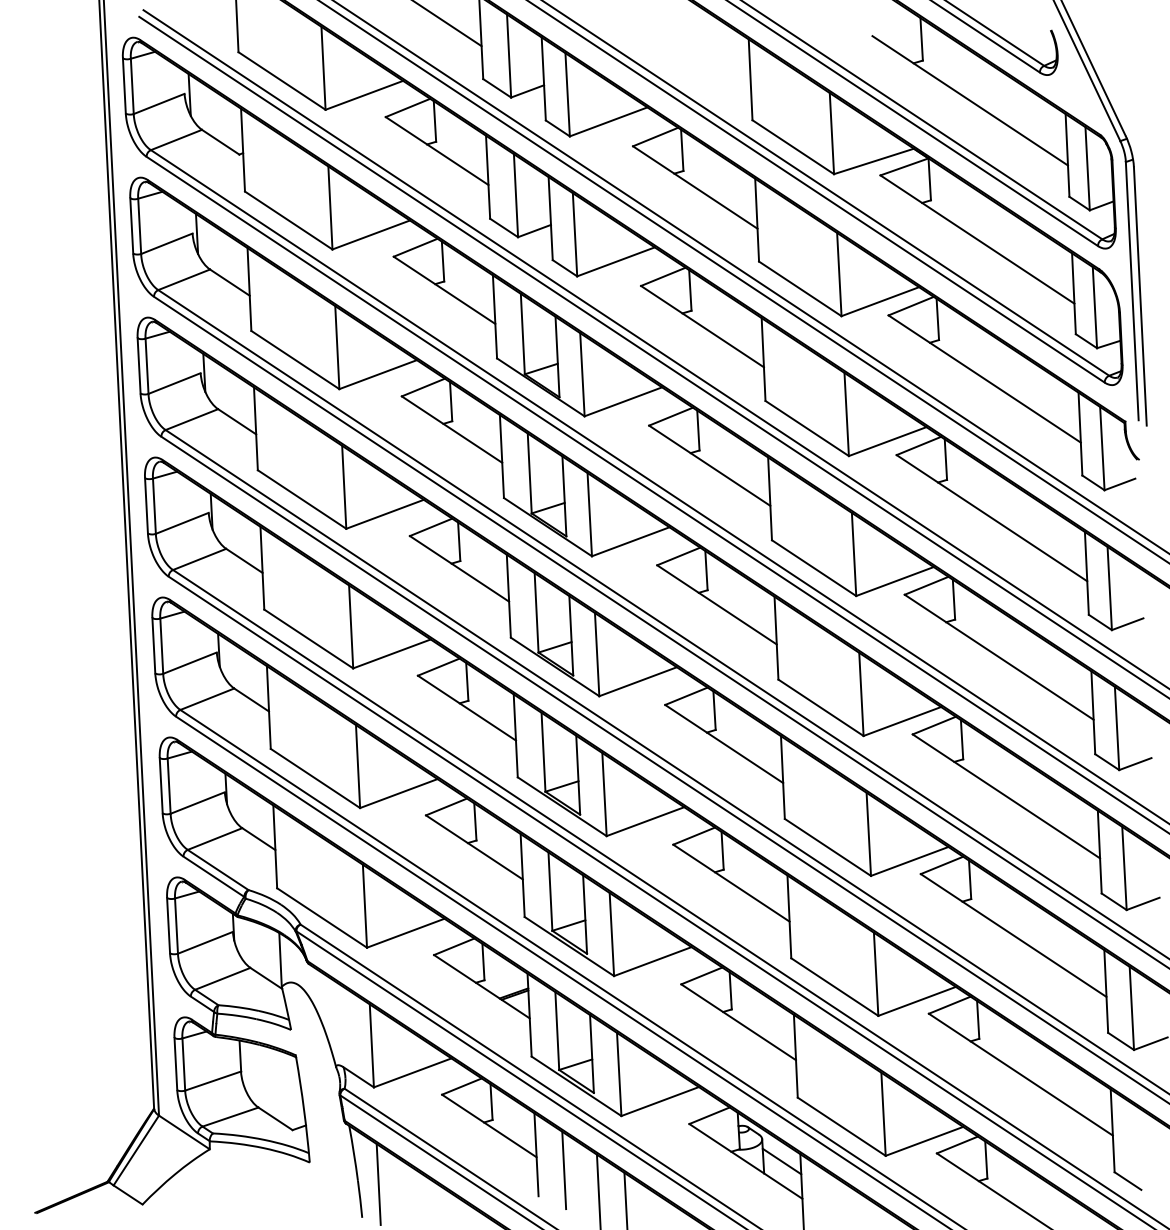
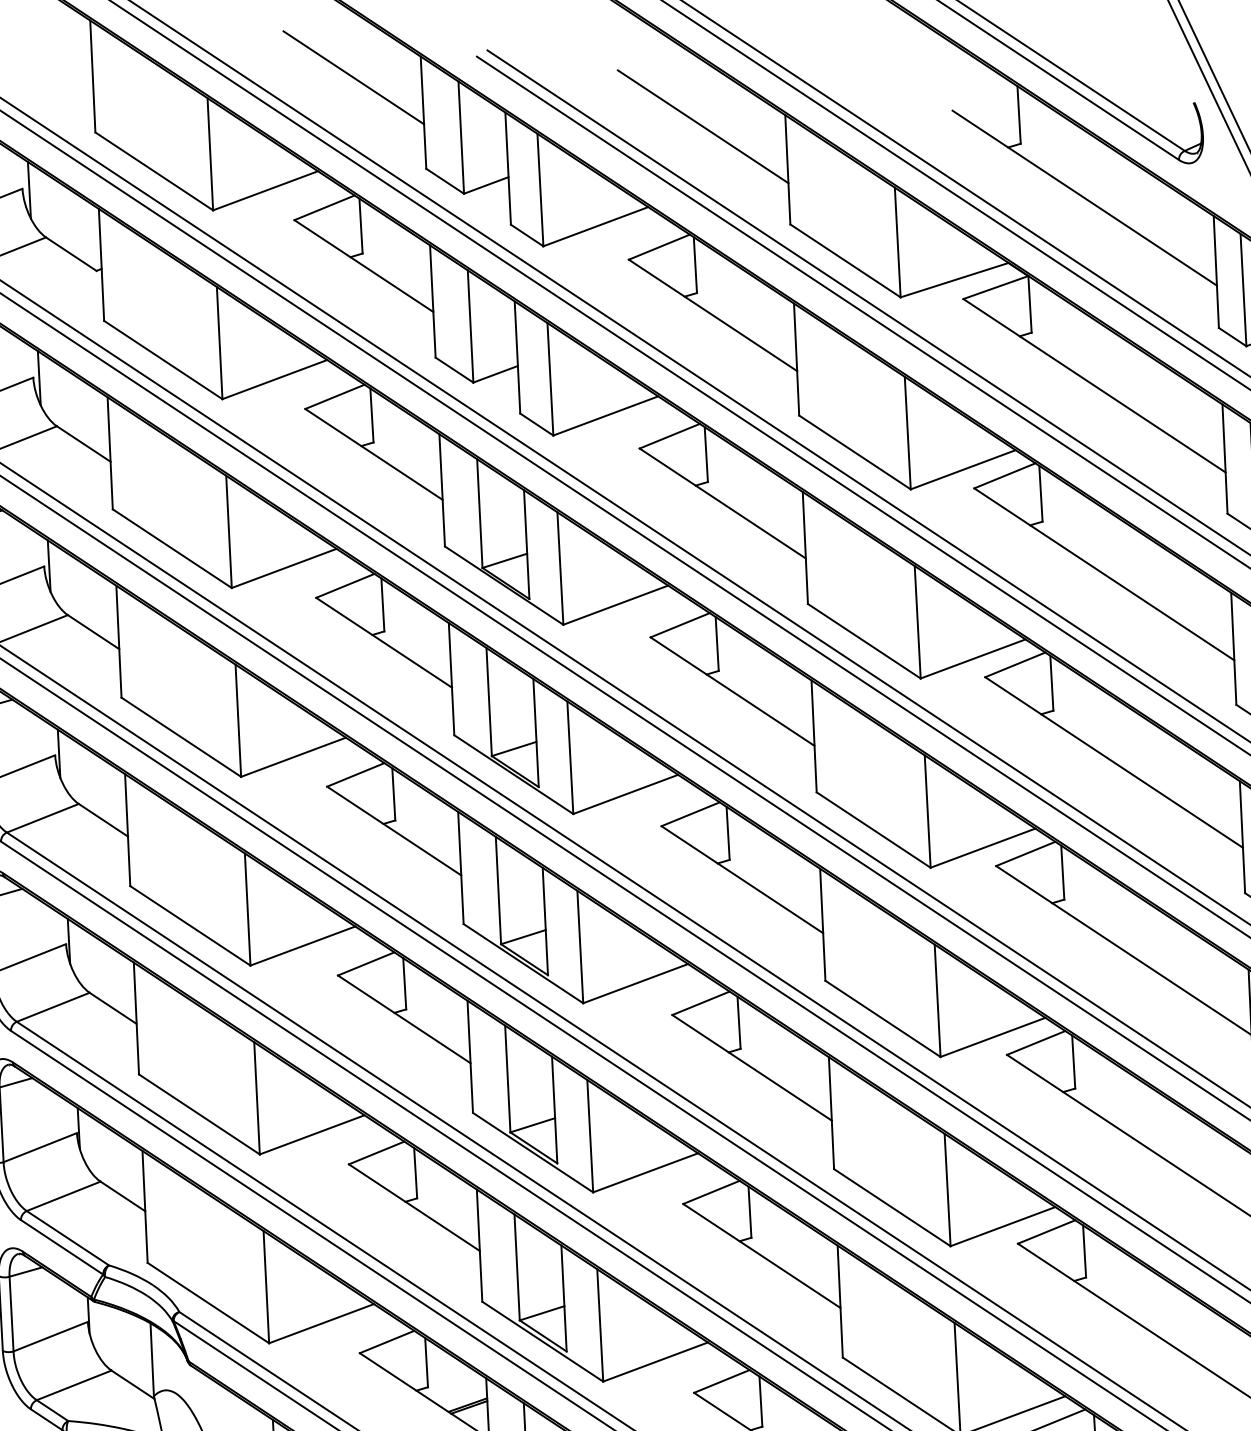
line: (687, 47) -> (702, 126), added

